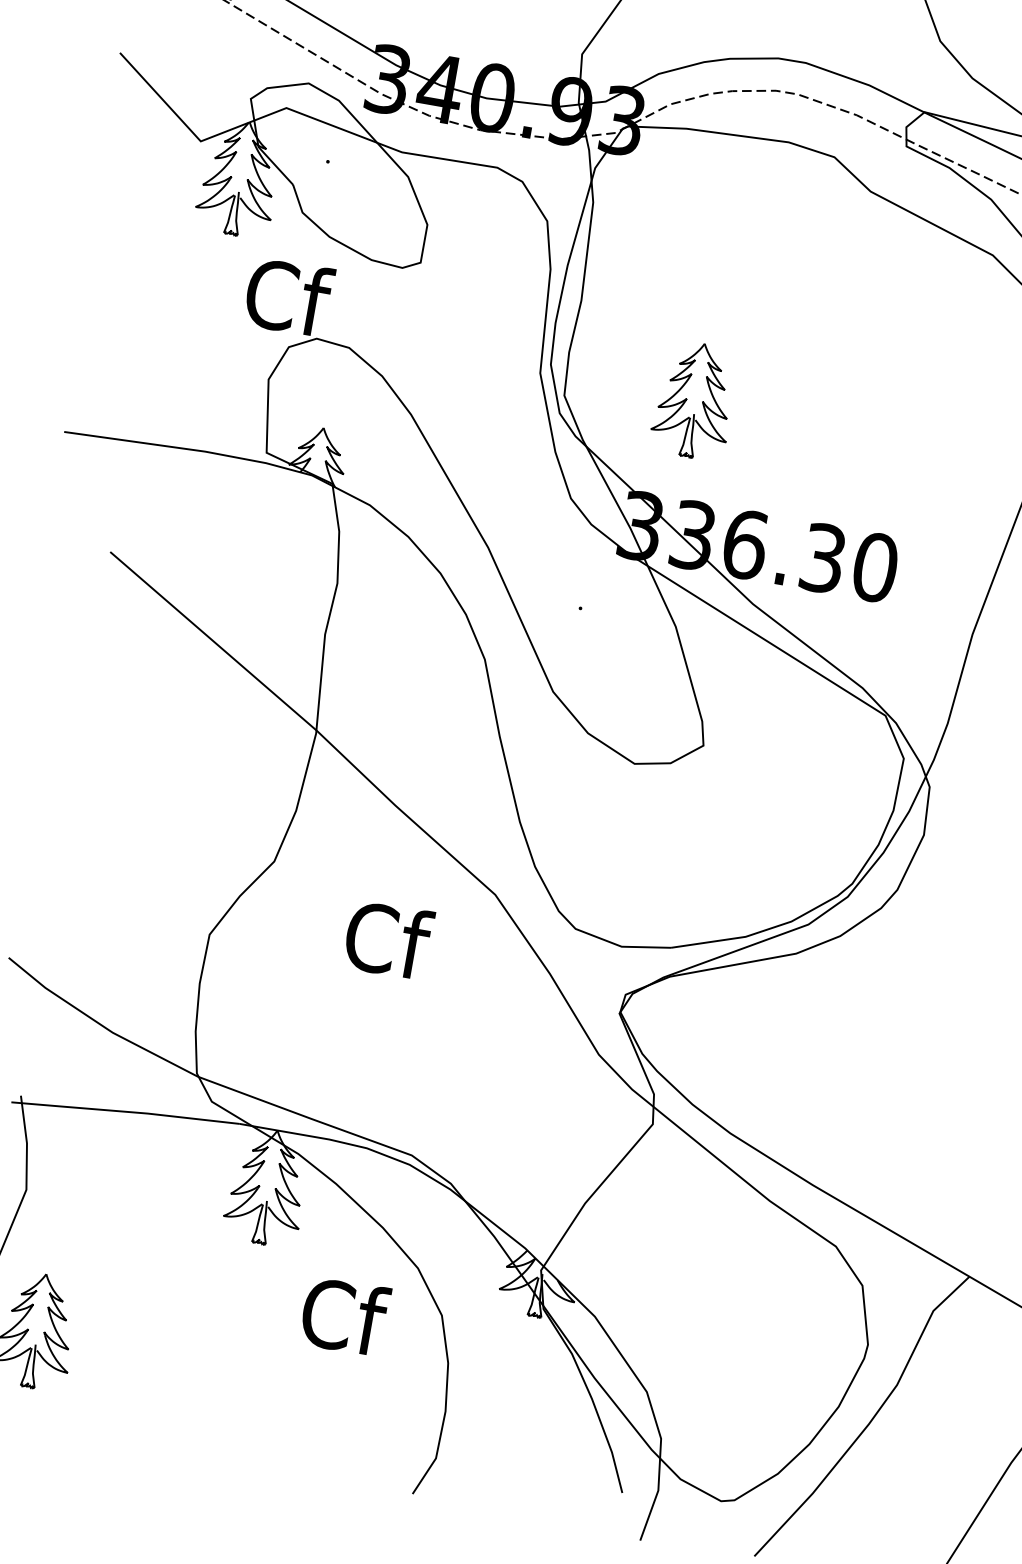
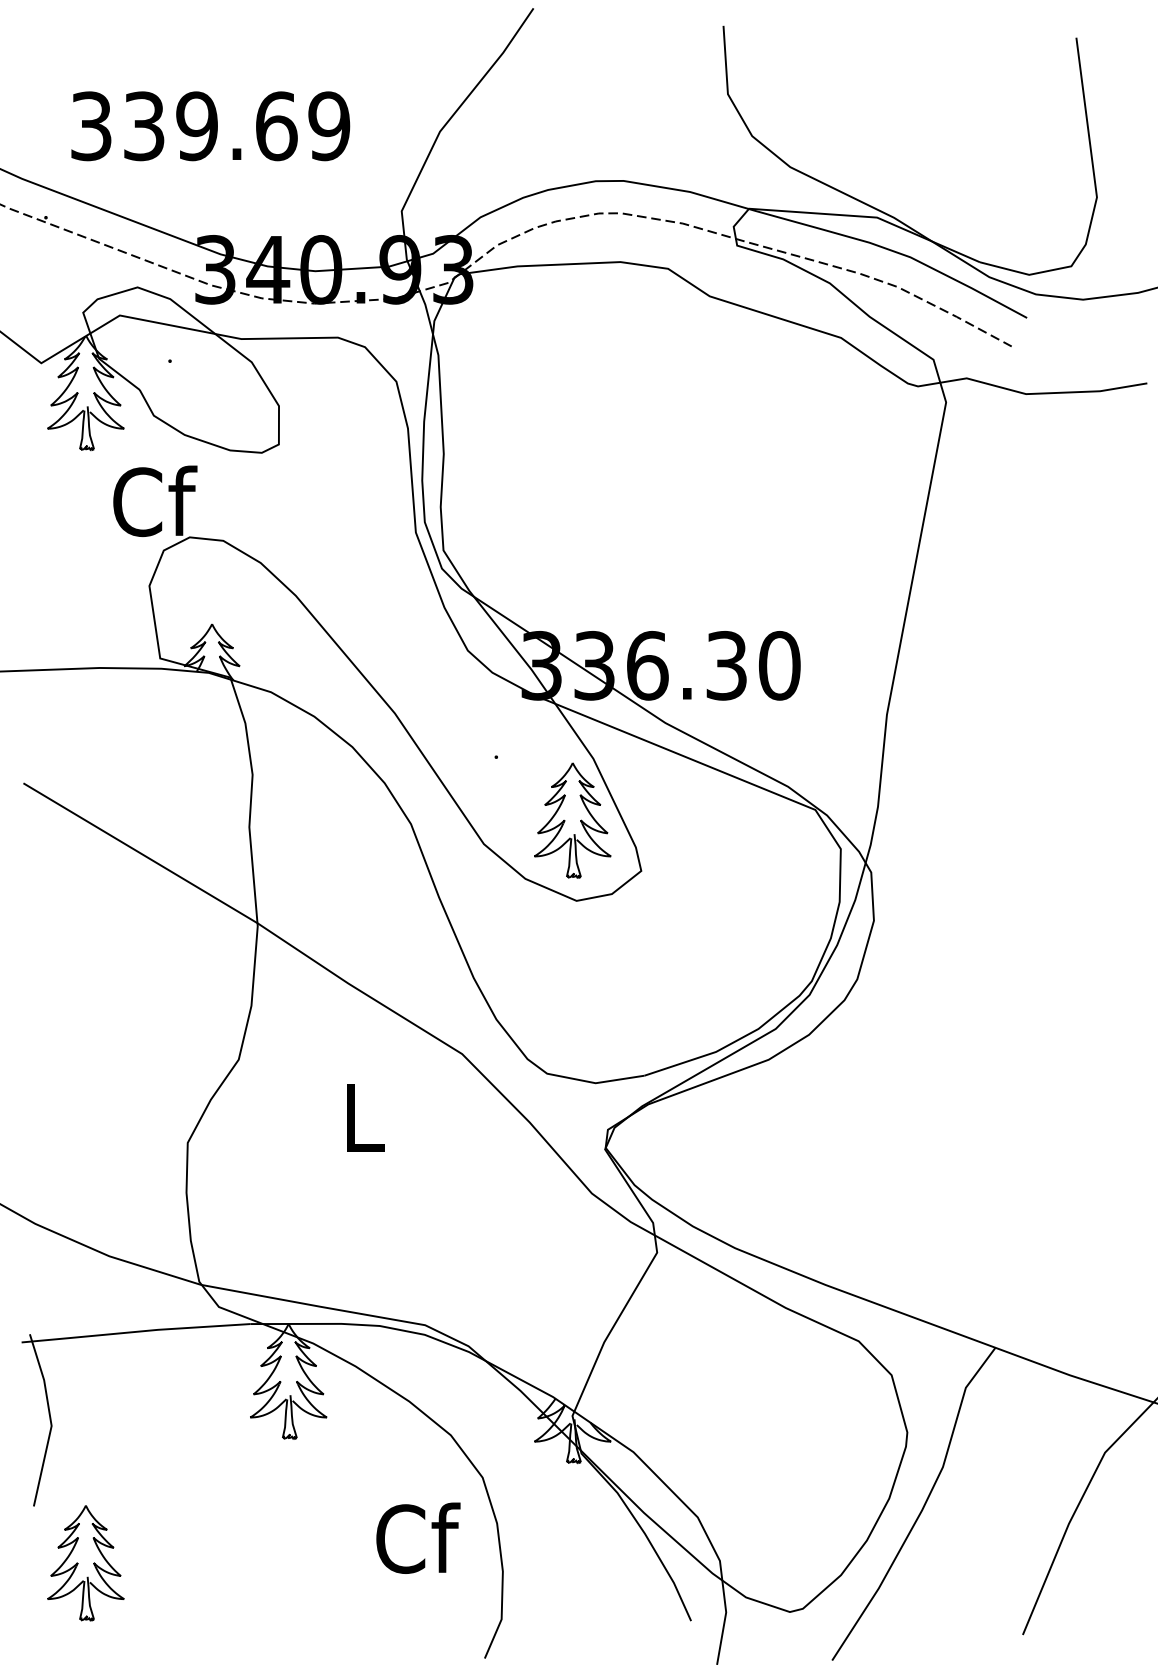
part: (694, 400) -> (572, 820), moved
text: (389, 939) -> (365, 1116), Cf -> L
text: (345, 1315) -> (418, 1537), moved

